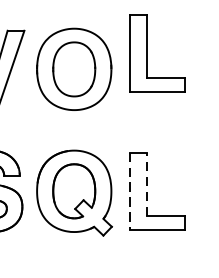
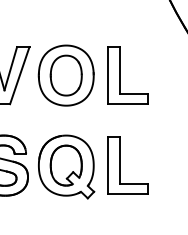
part: (147, 53) -> (120, 75), moved
line: (146, 183) -> (119, 159), dashed -> solid
line: (130, 191) -> (107, 165), dashed -> solid

